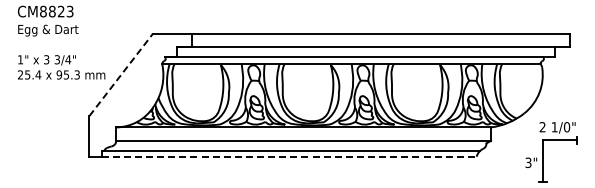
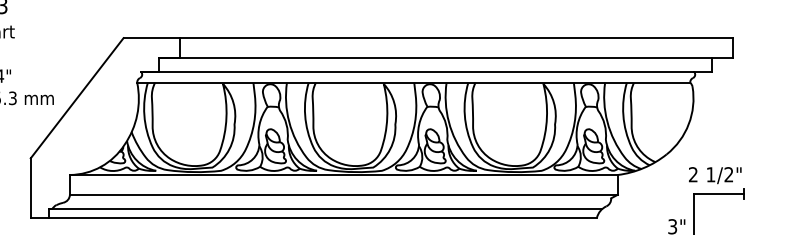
line: (121, 74) -> (77, 97), dashed -> solid
text: (566, 127) -> (728, 175), 1/0" -> 1/2"
line: (289, 156) -> (323, 217), dashed -> solid

